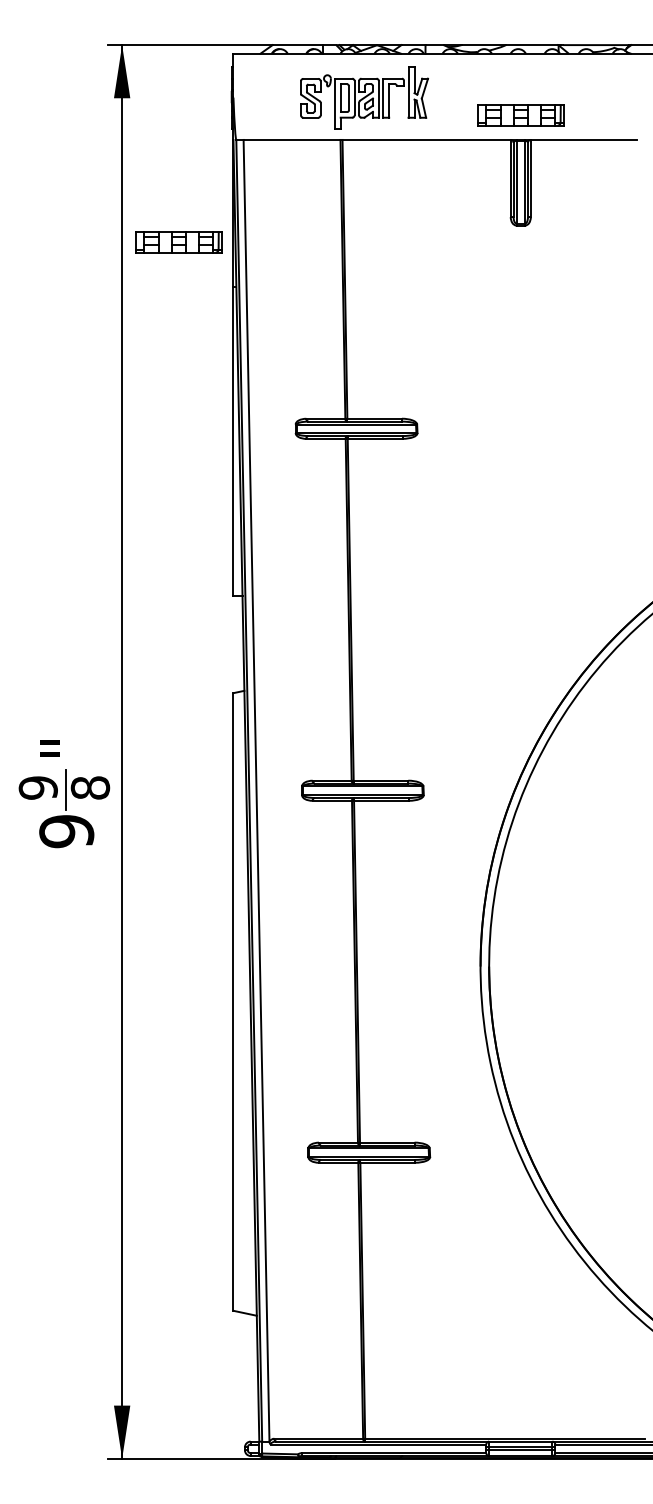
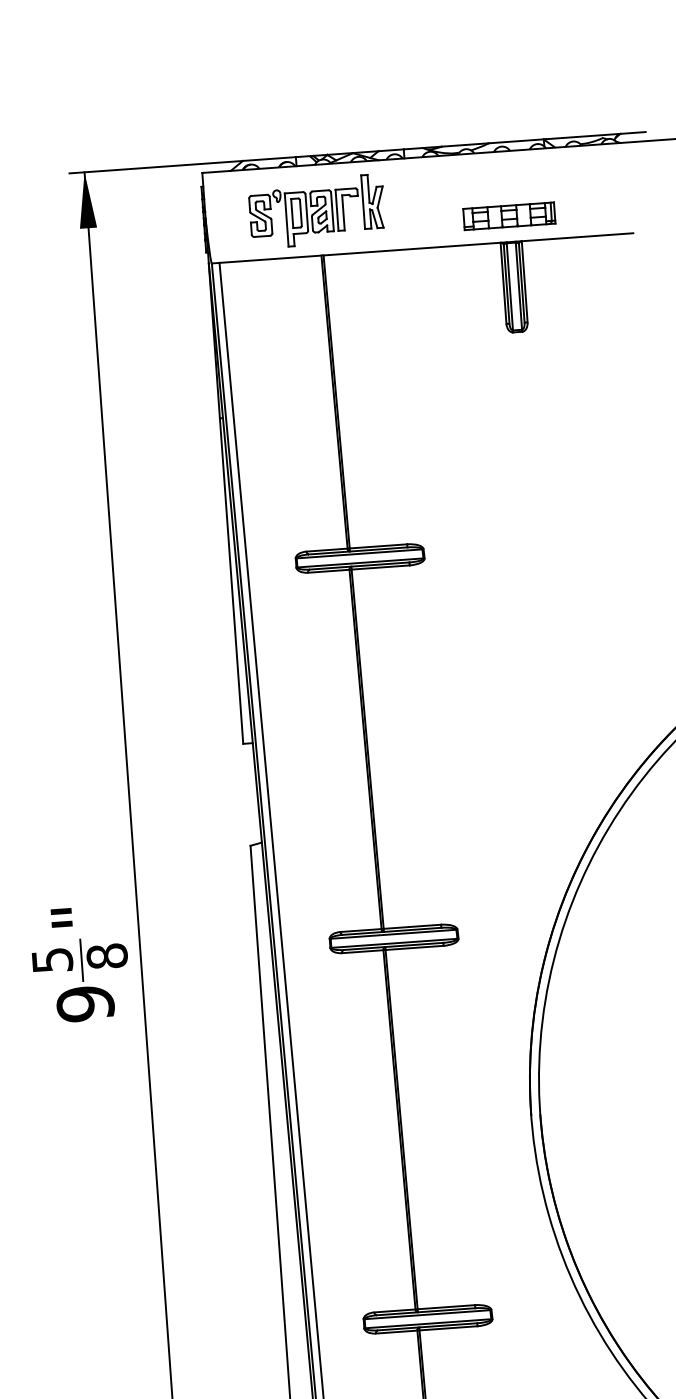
part: (364, 97) -> (317, 211), moved
part: (178, 242) -> (158, 375), removed
text: (37, 787) -> (51, 959), 9 -> 5

